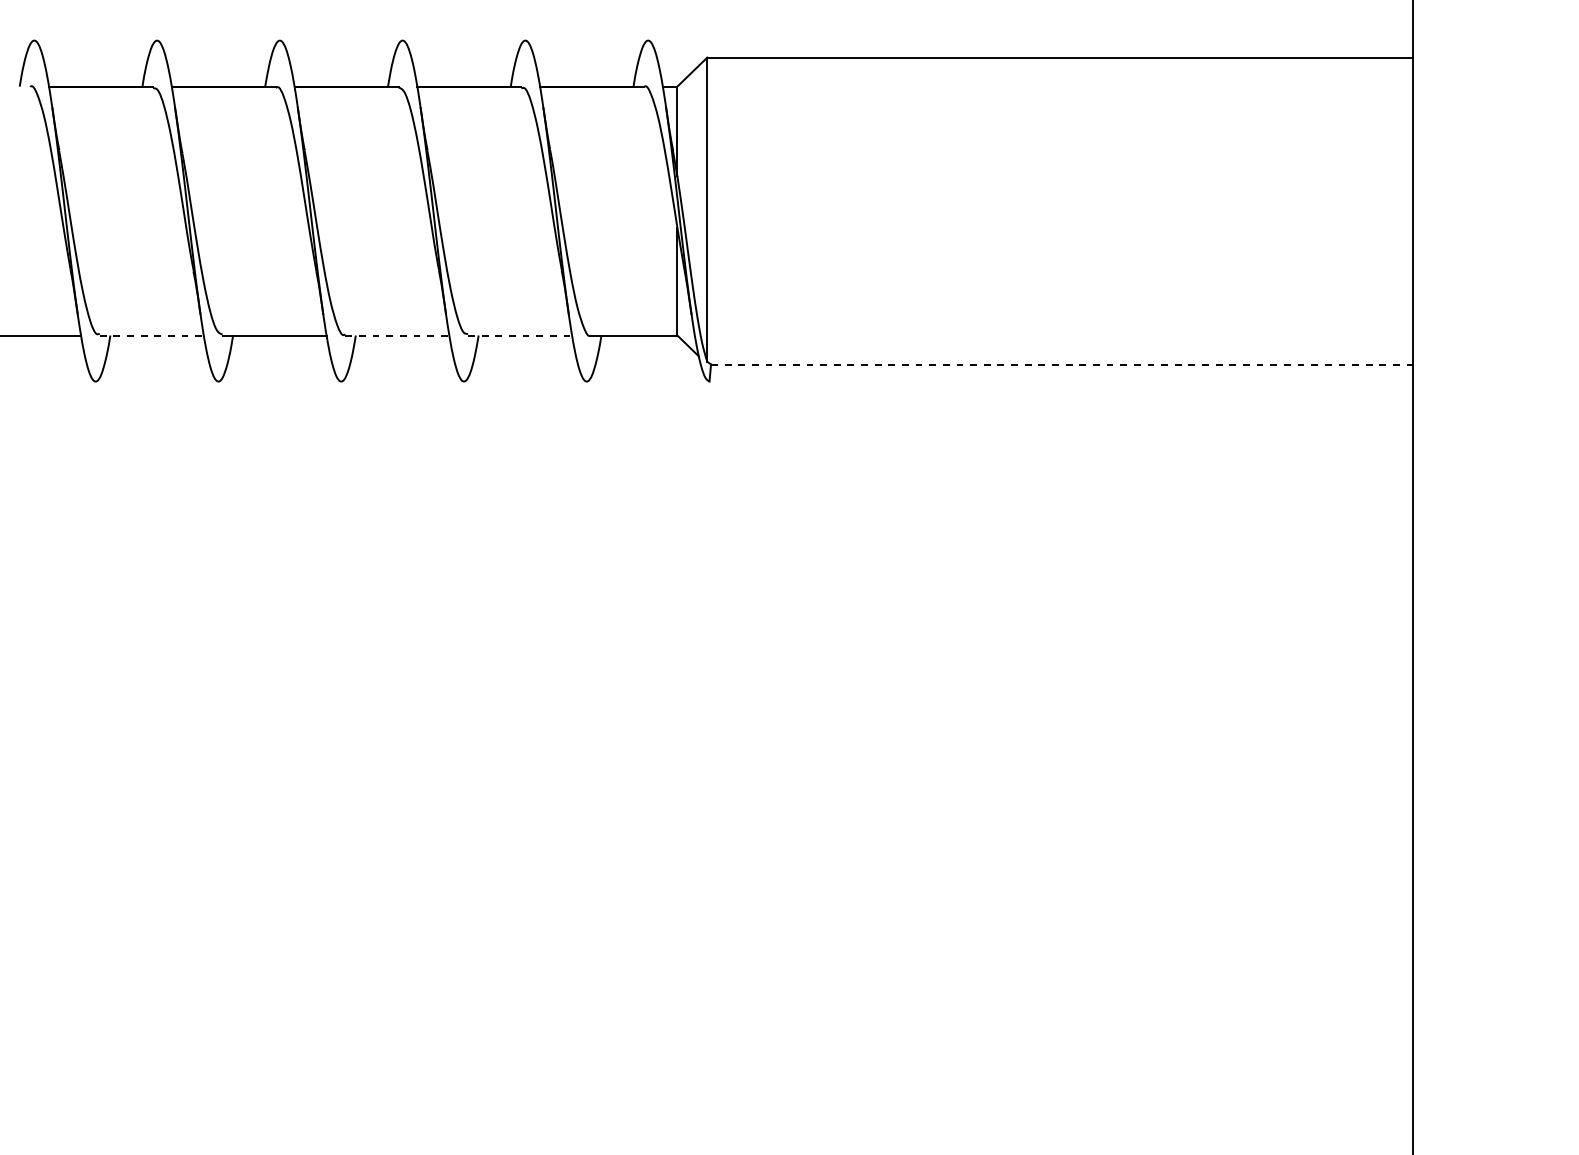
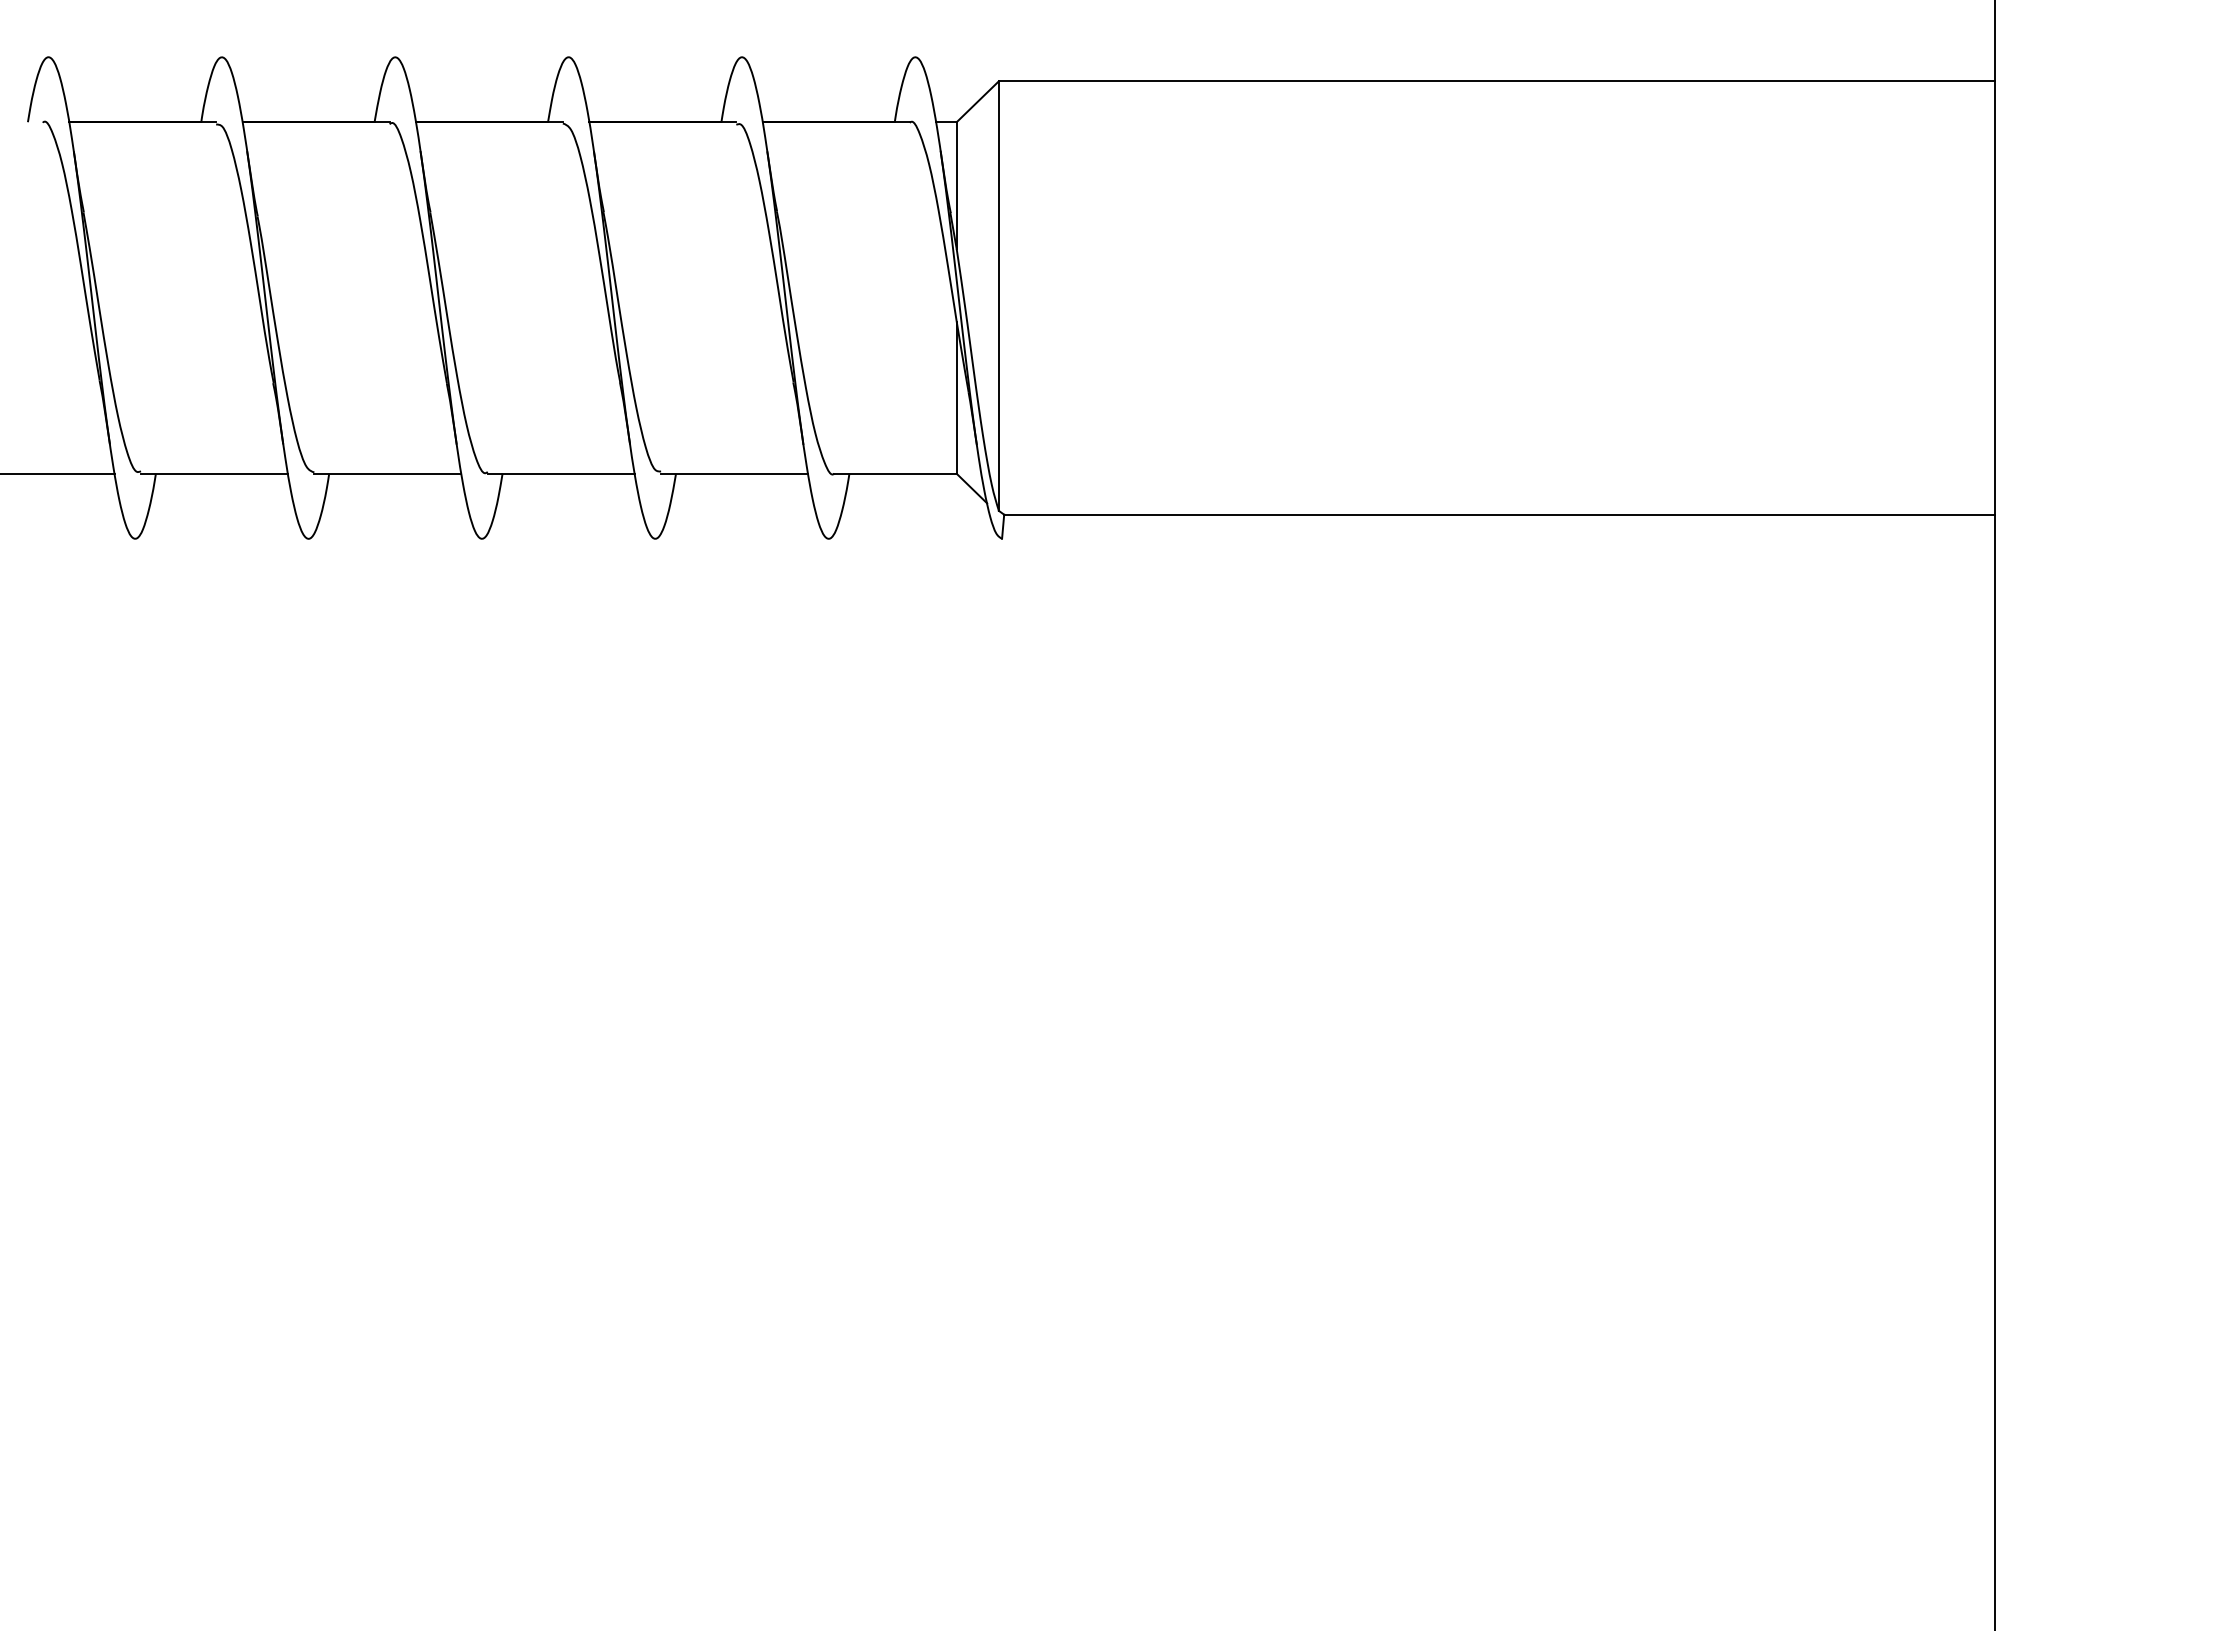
line: (152, 335) -> (215, 473), dashed -> solid
line: (397, 335) -> (561, 473), dashed -> solid
line: (520, 335) -> (735, 473), dashed -> solid
line: (1061, 364) -> (1499, 514), dashed -> solid

